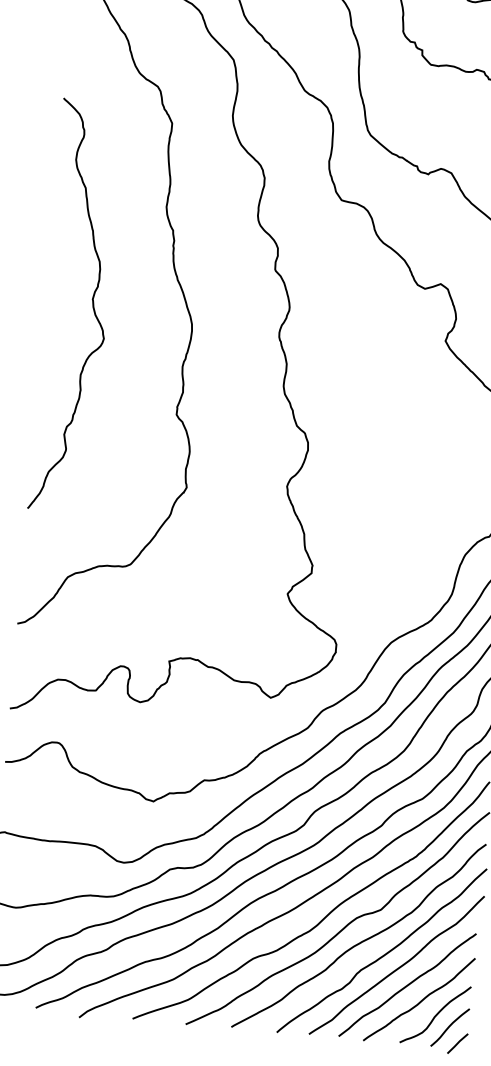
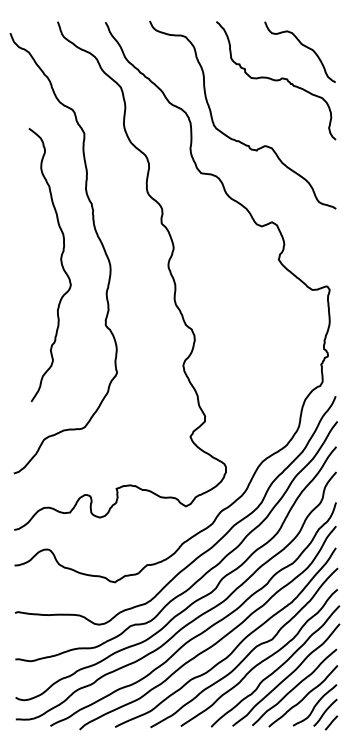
curve: (91, 305) -> (60, 263), moved

